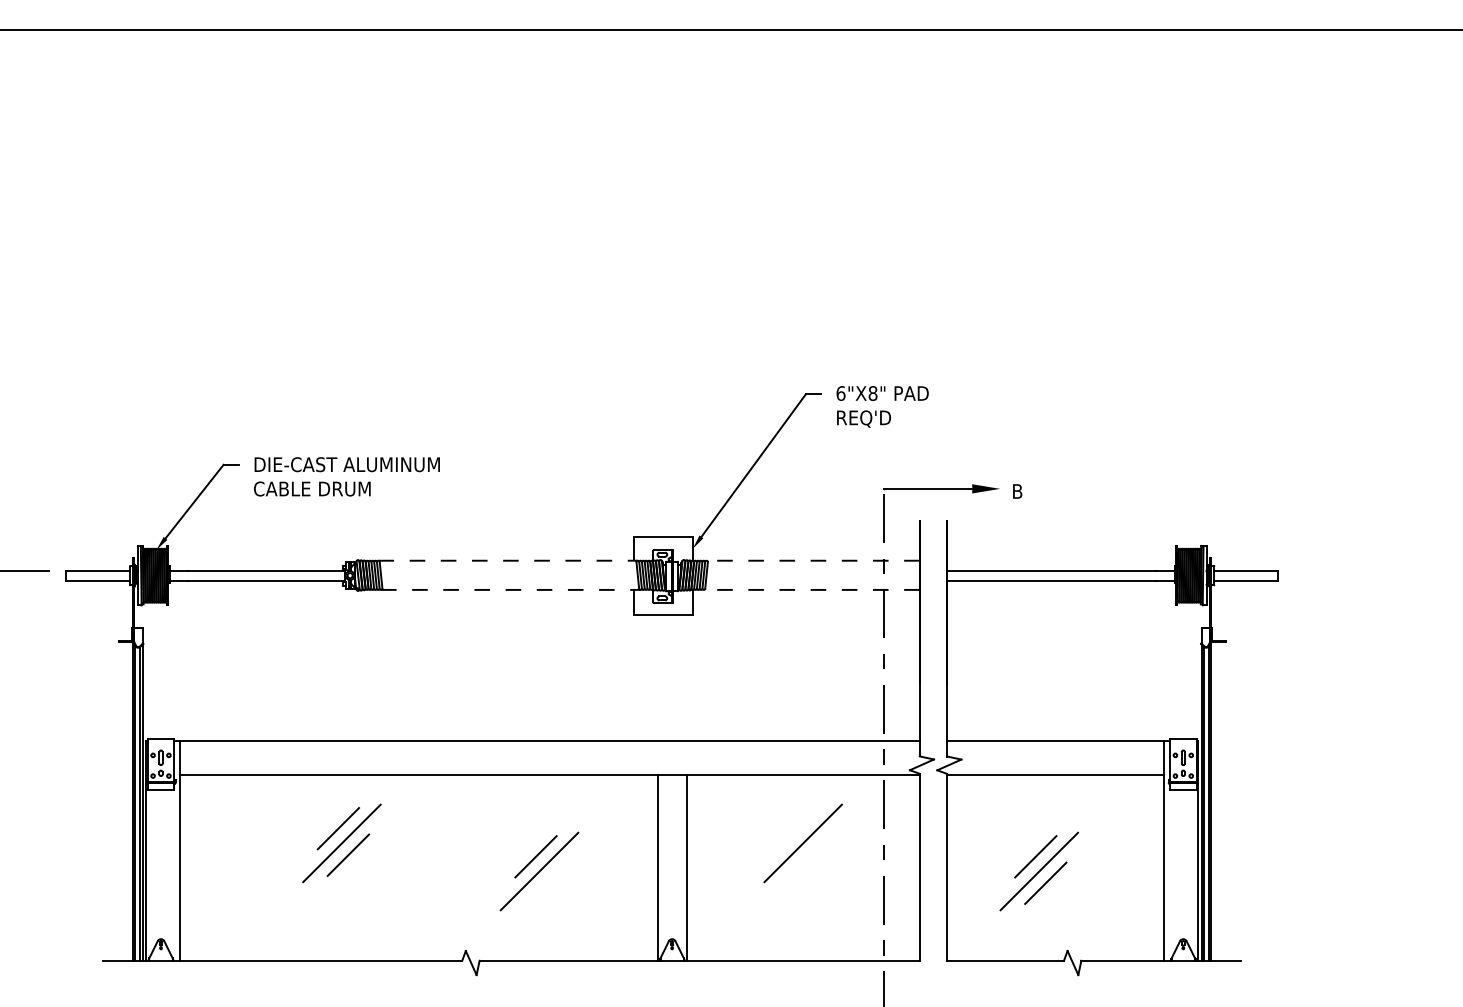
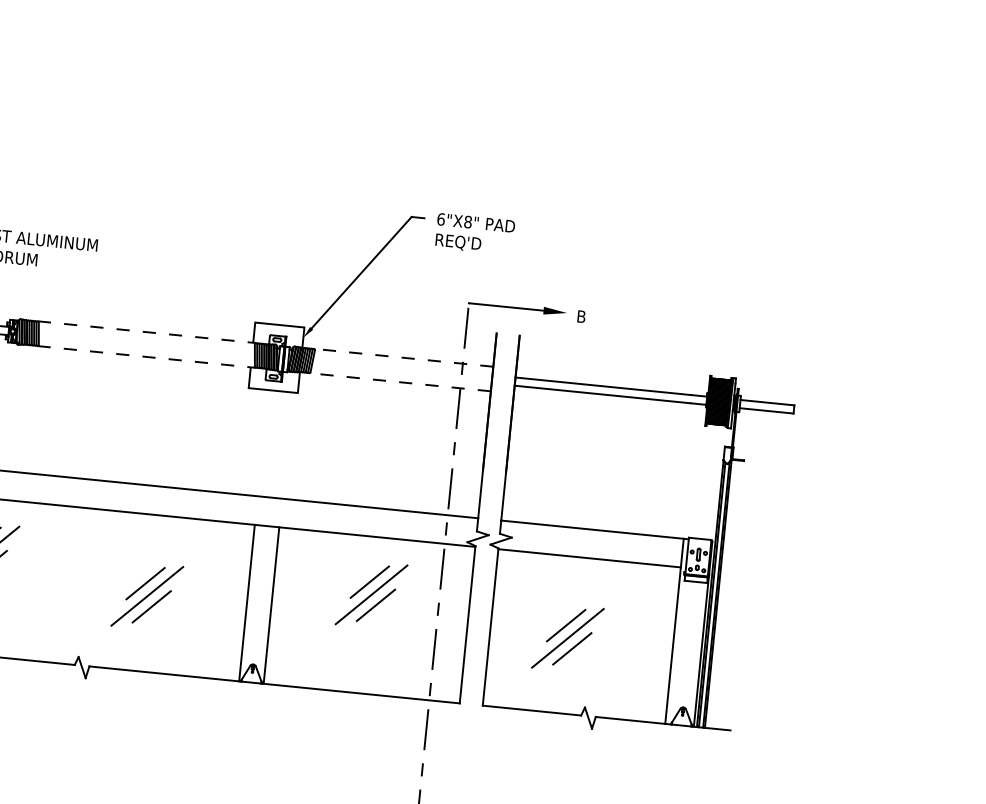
line: (799, 828) -> (369, 581), added
line: (809, 854) -> (375, 604), added
line: (545, 882) -> (151, 606), added

